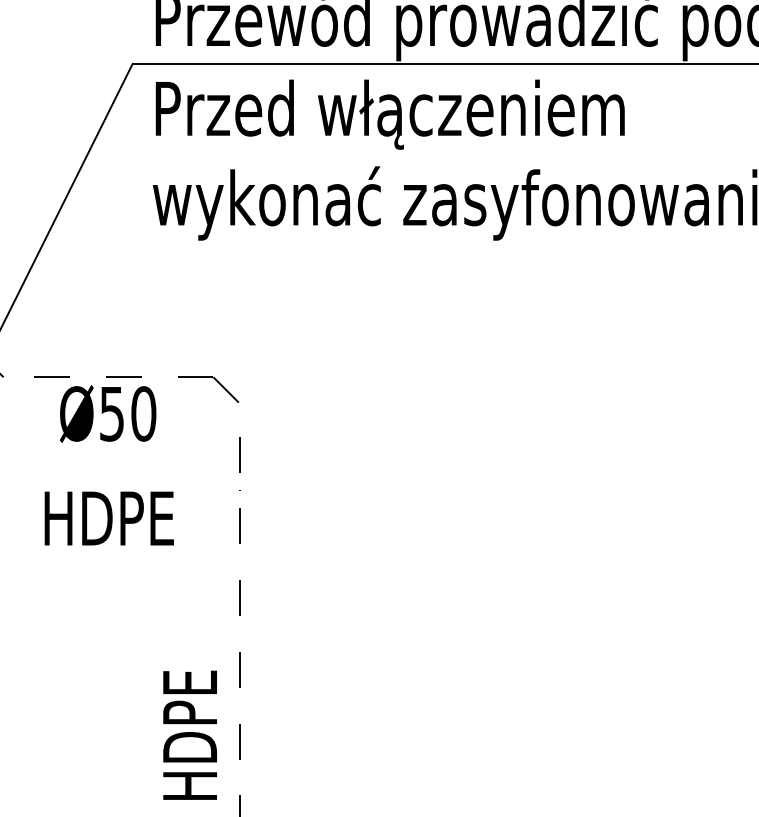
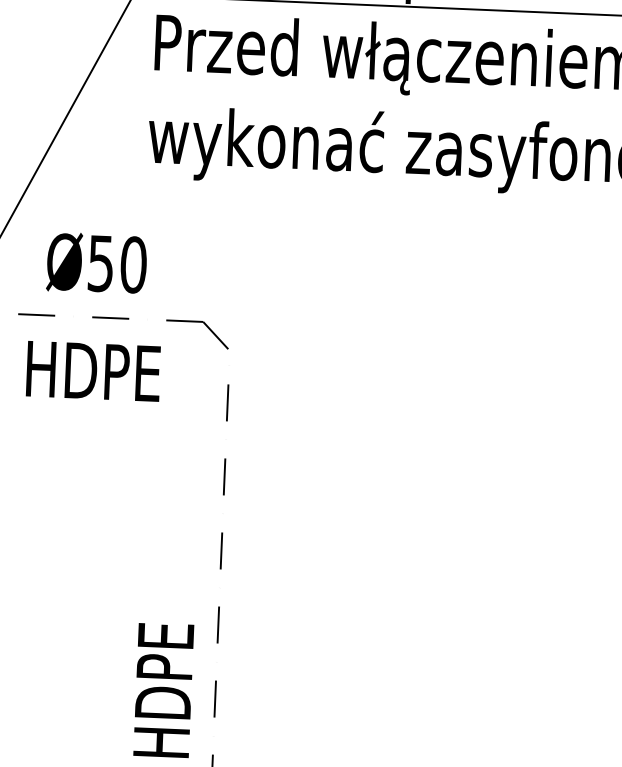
text: (108, 465) -> (95, 316), moved

